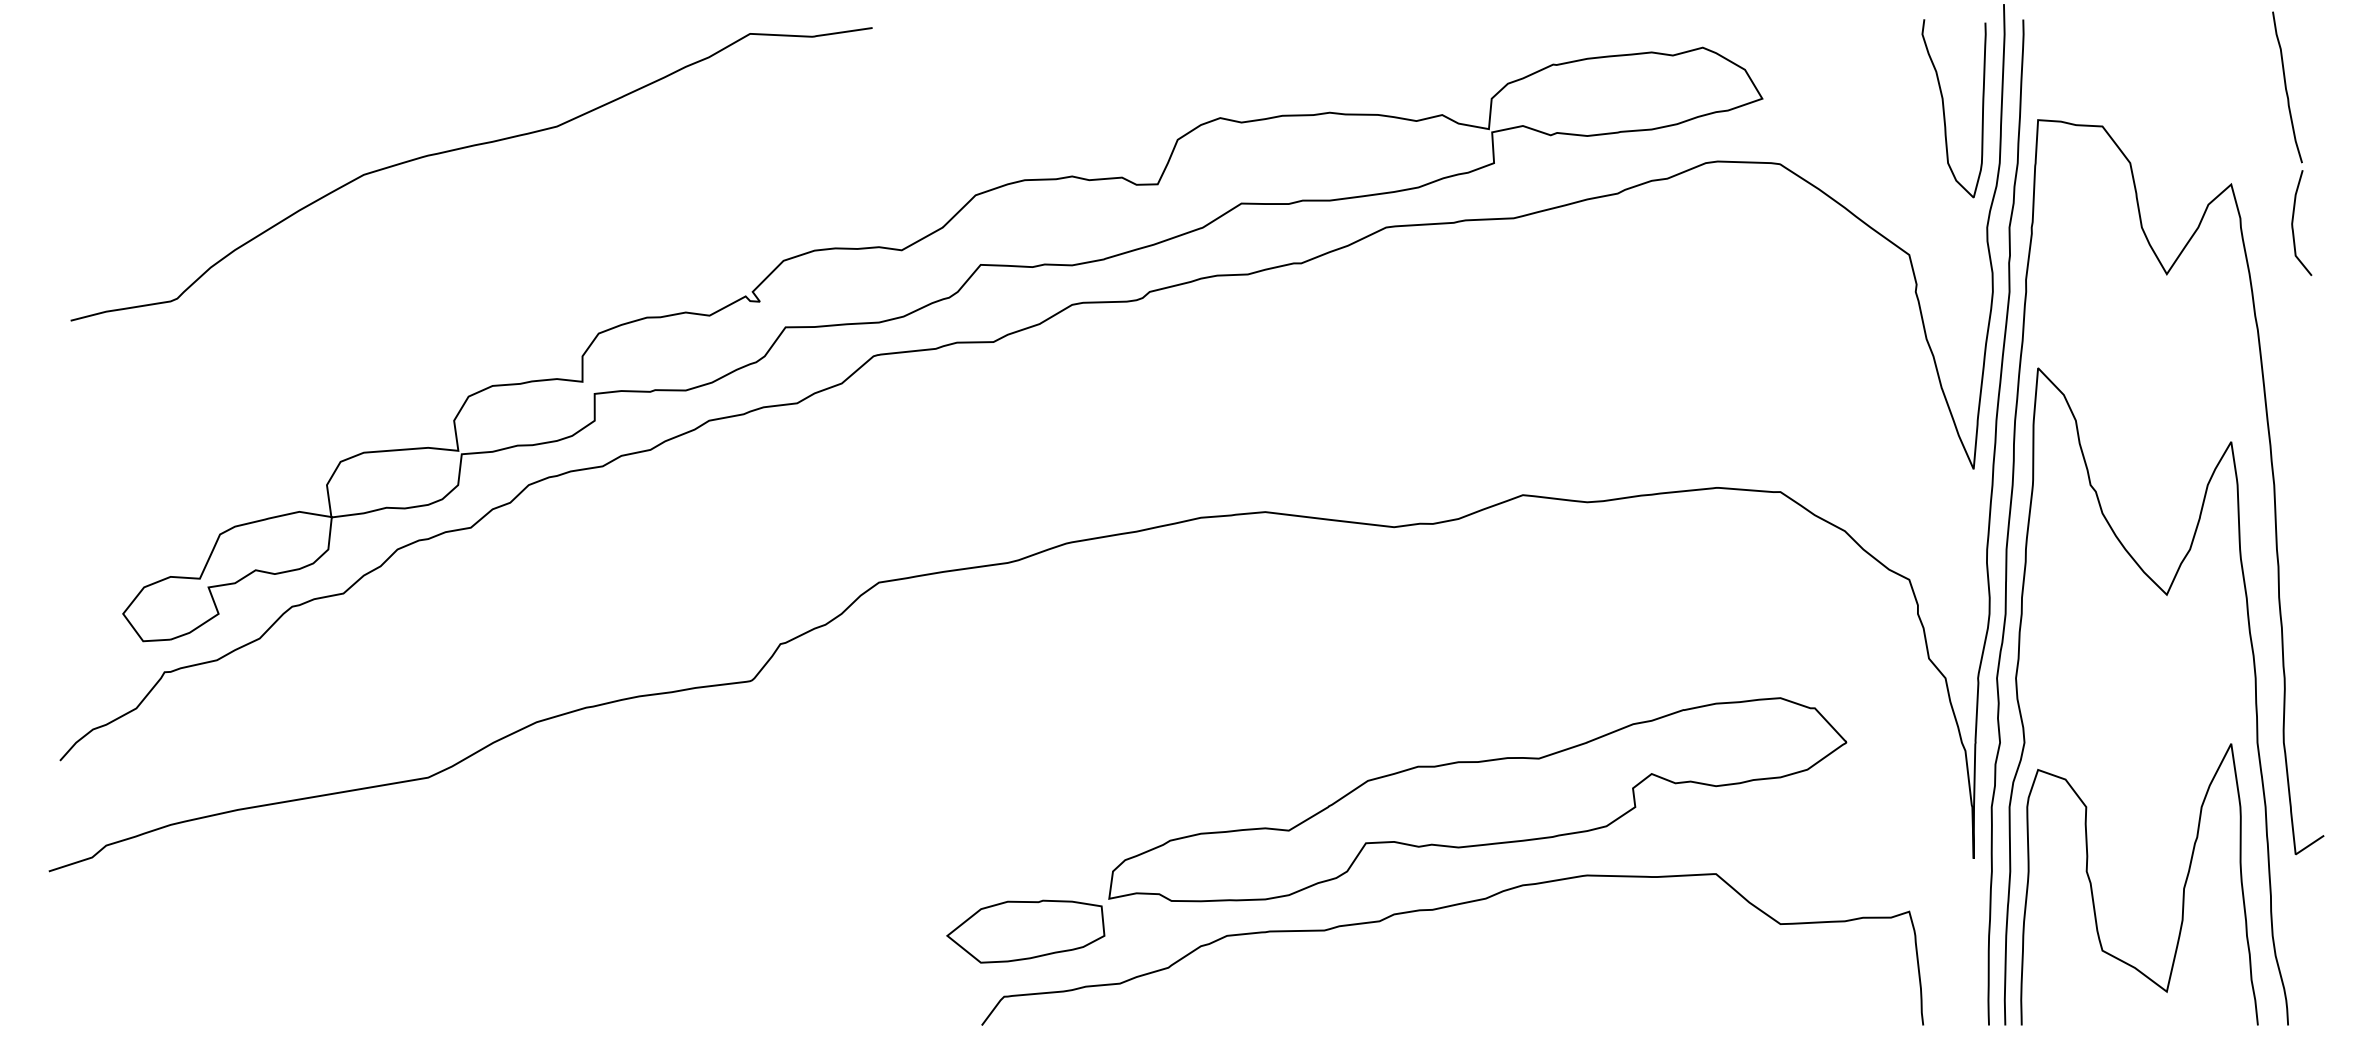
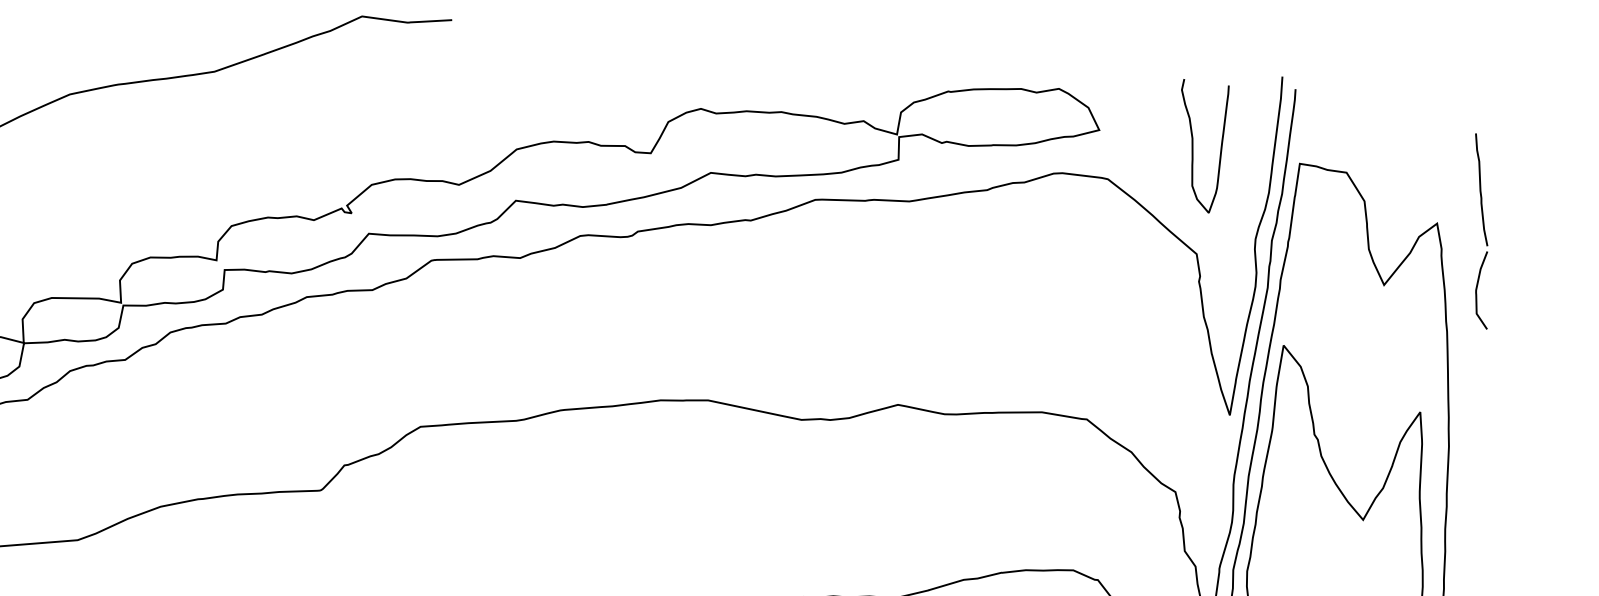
curve: (1944, 108) -> (1193, 145), moved
part: (2292, 143) -> (1481, 231), moved

